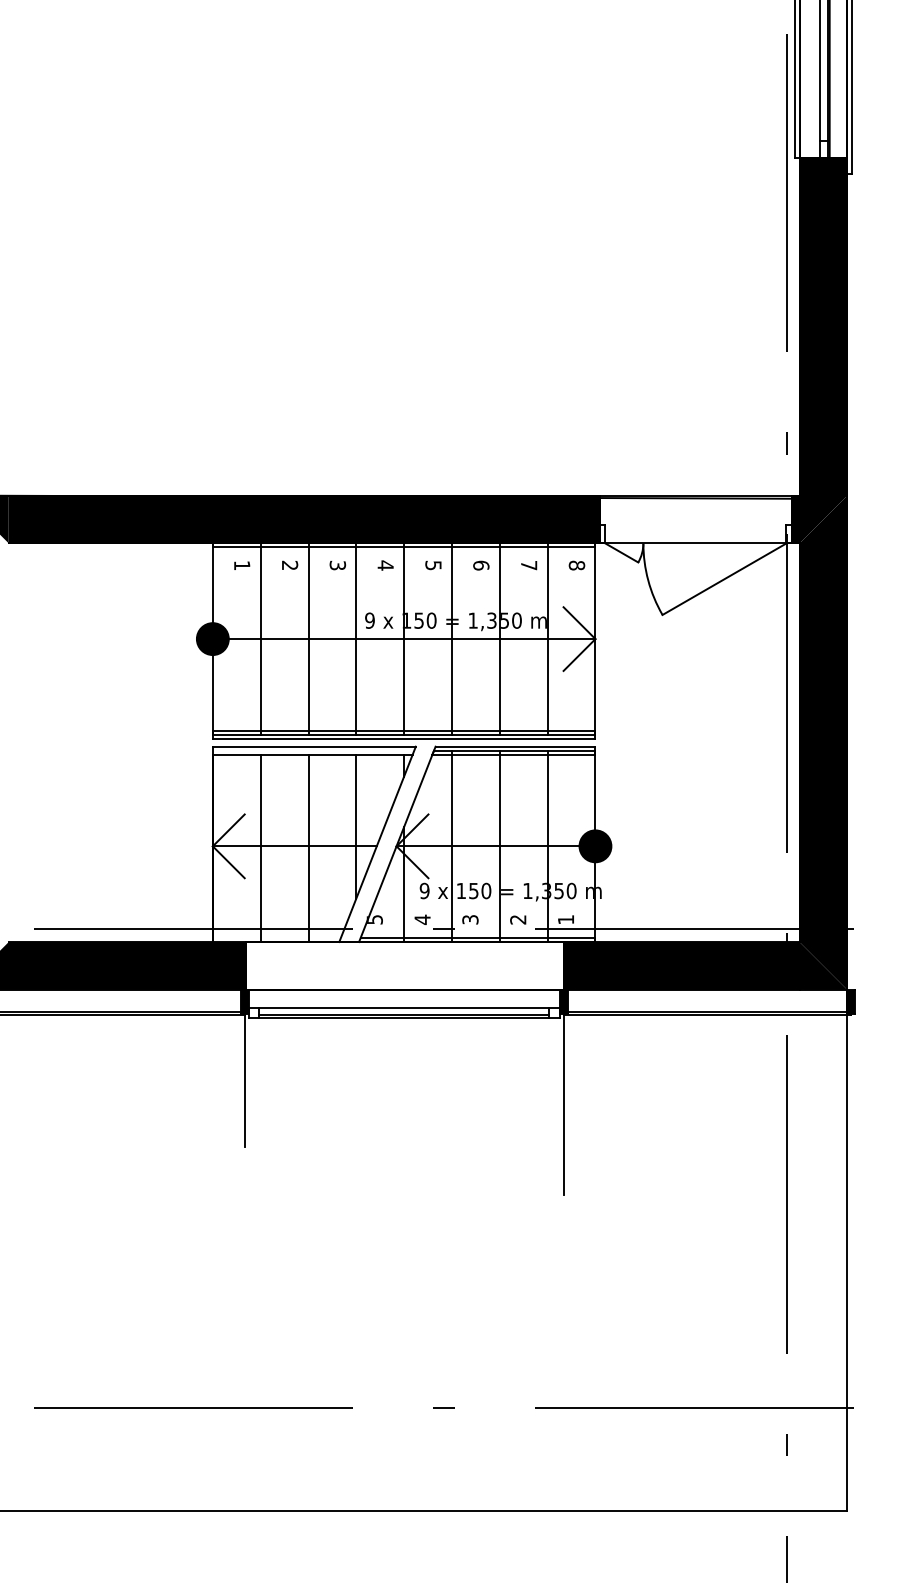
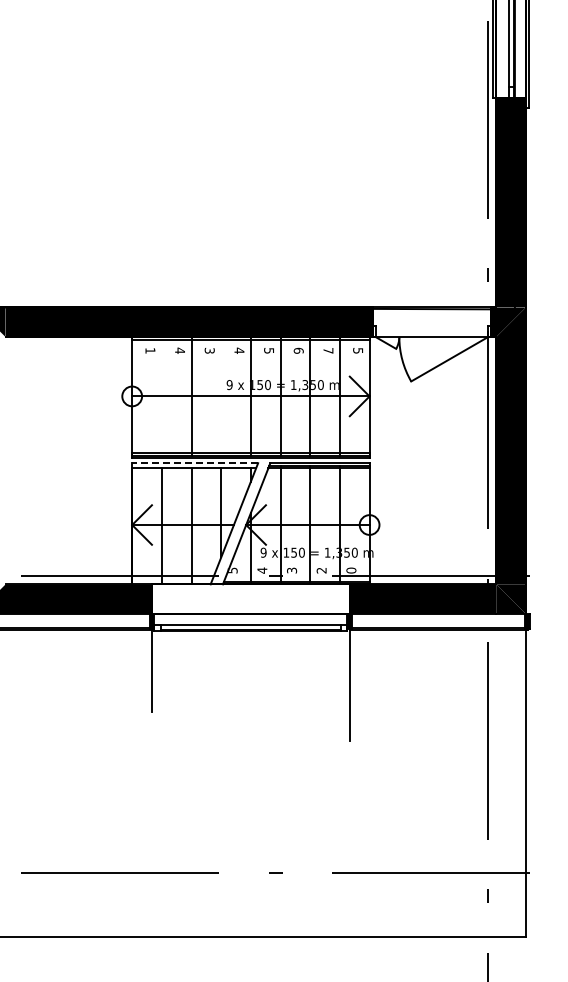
text: (290, 565) -> (180, 350), 2 -> 4
text: (577, 565) -> (358, 350), 8 -> 5
fill: (213, 639) -> (132, 396), removed
line: (260, 639) -> (161, 396), removed
line: (356, 639) -> (221, 396), removed
line: (314, 747) -> (195, 463), solid -> dashed
fill: (595, 845) -> (369, 524), removed
text: (566, 919) -> (351, 570), 1 -> 0

